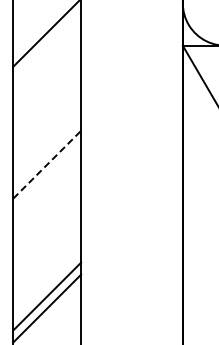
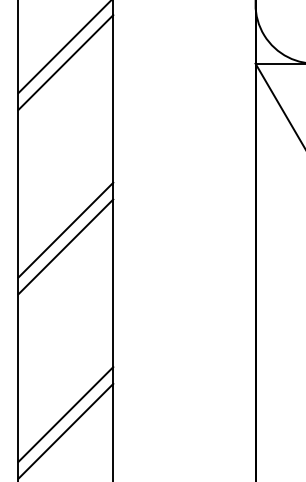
line: (47, 44) -> (66, 62), added
line: (47, 164) -> (66, 229), dashed -> solid
line: (47, 176) -> (66, 246), added

